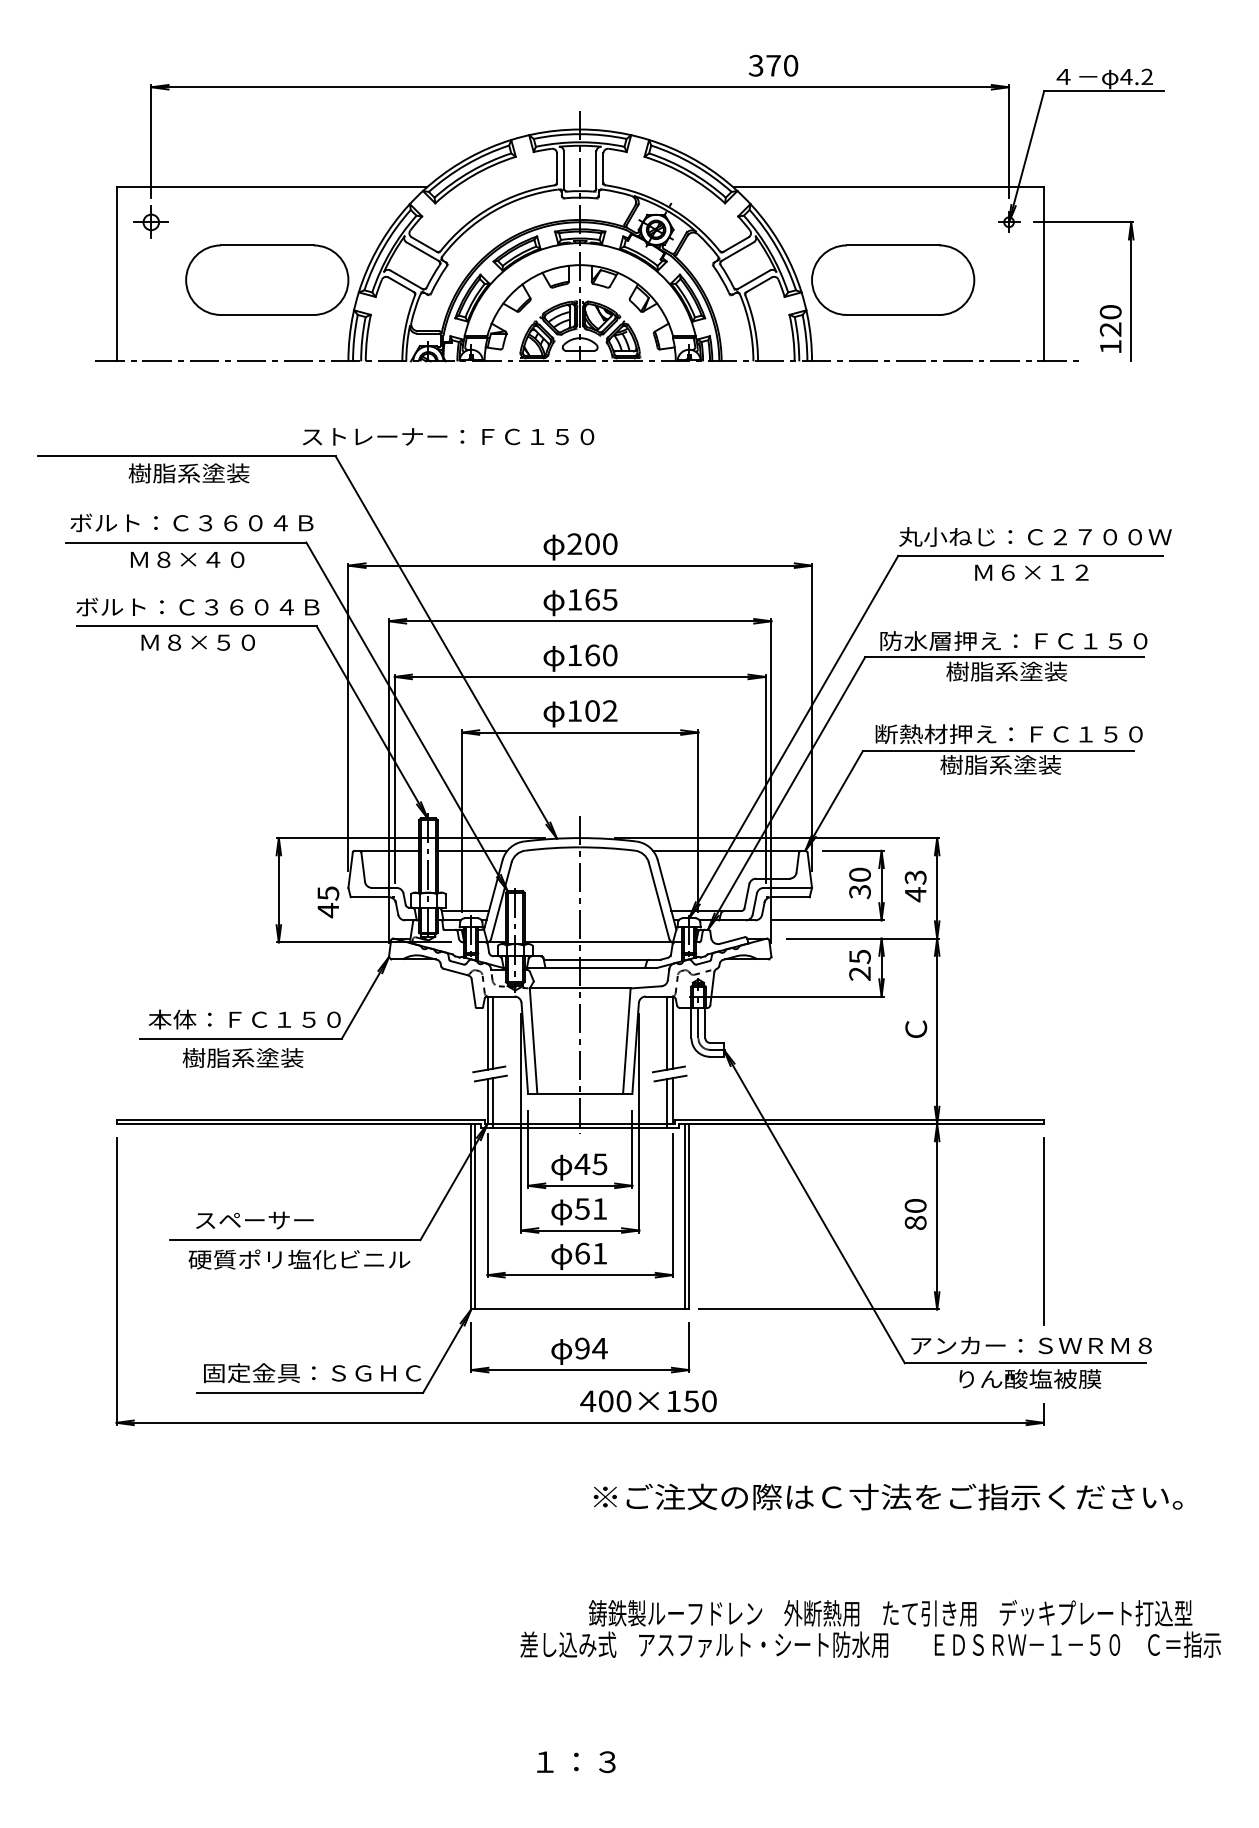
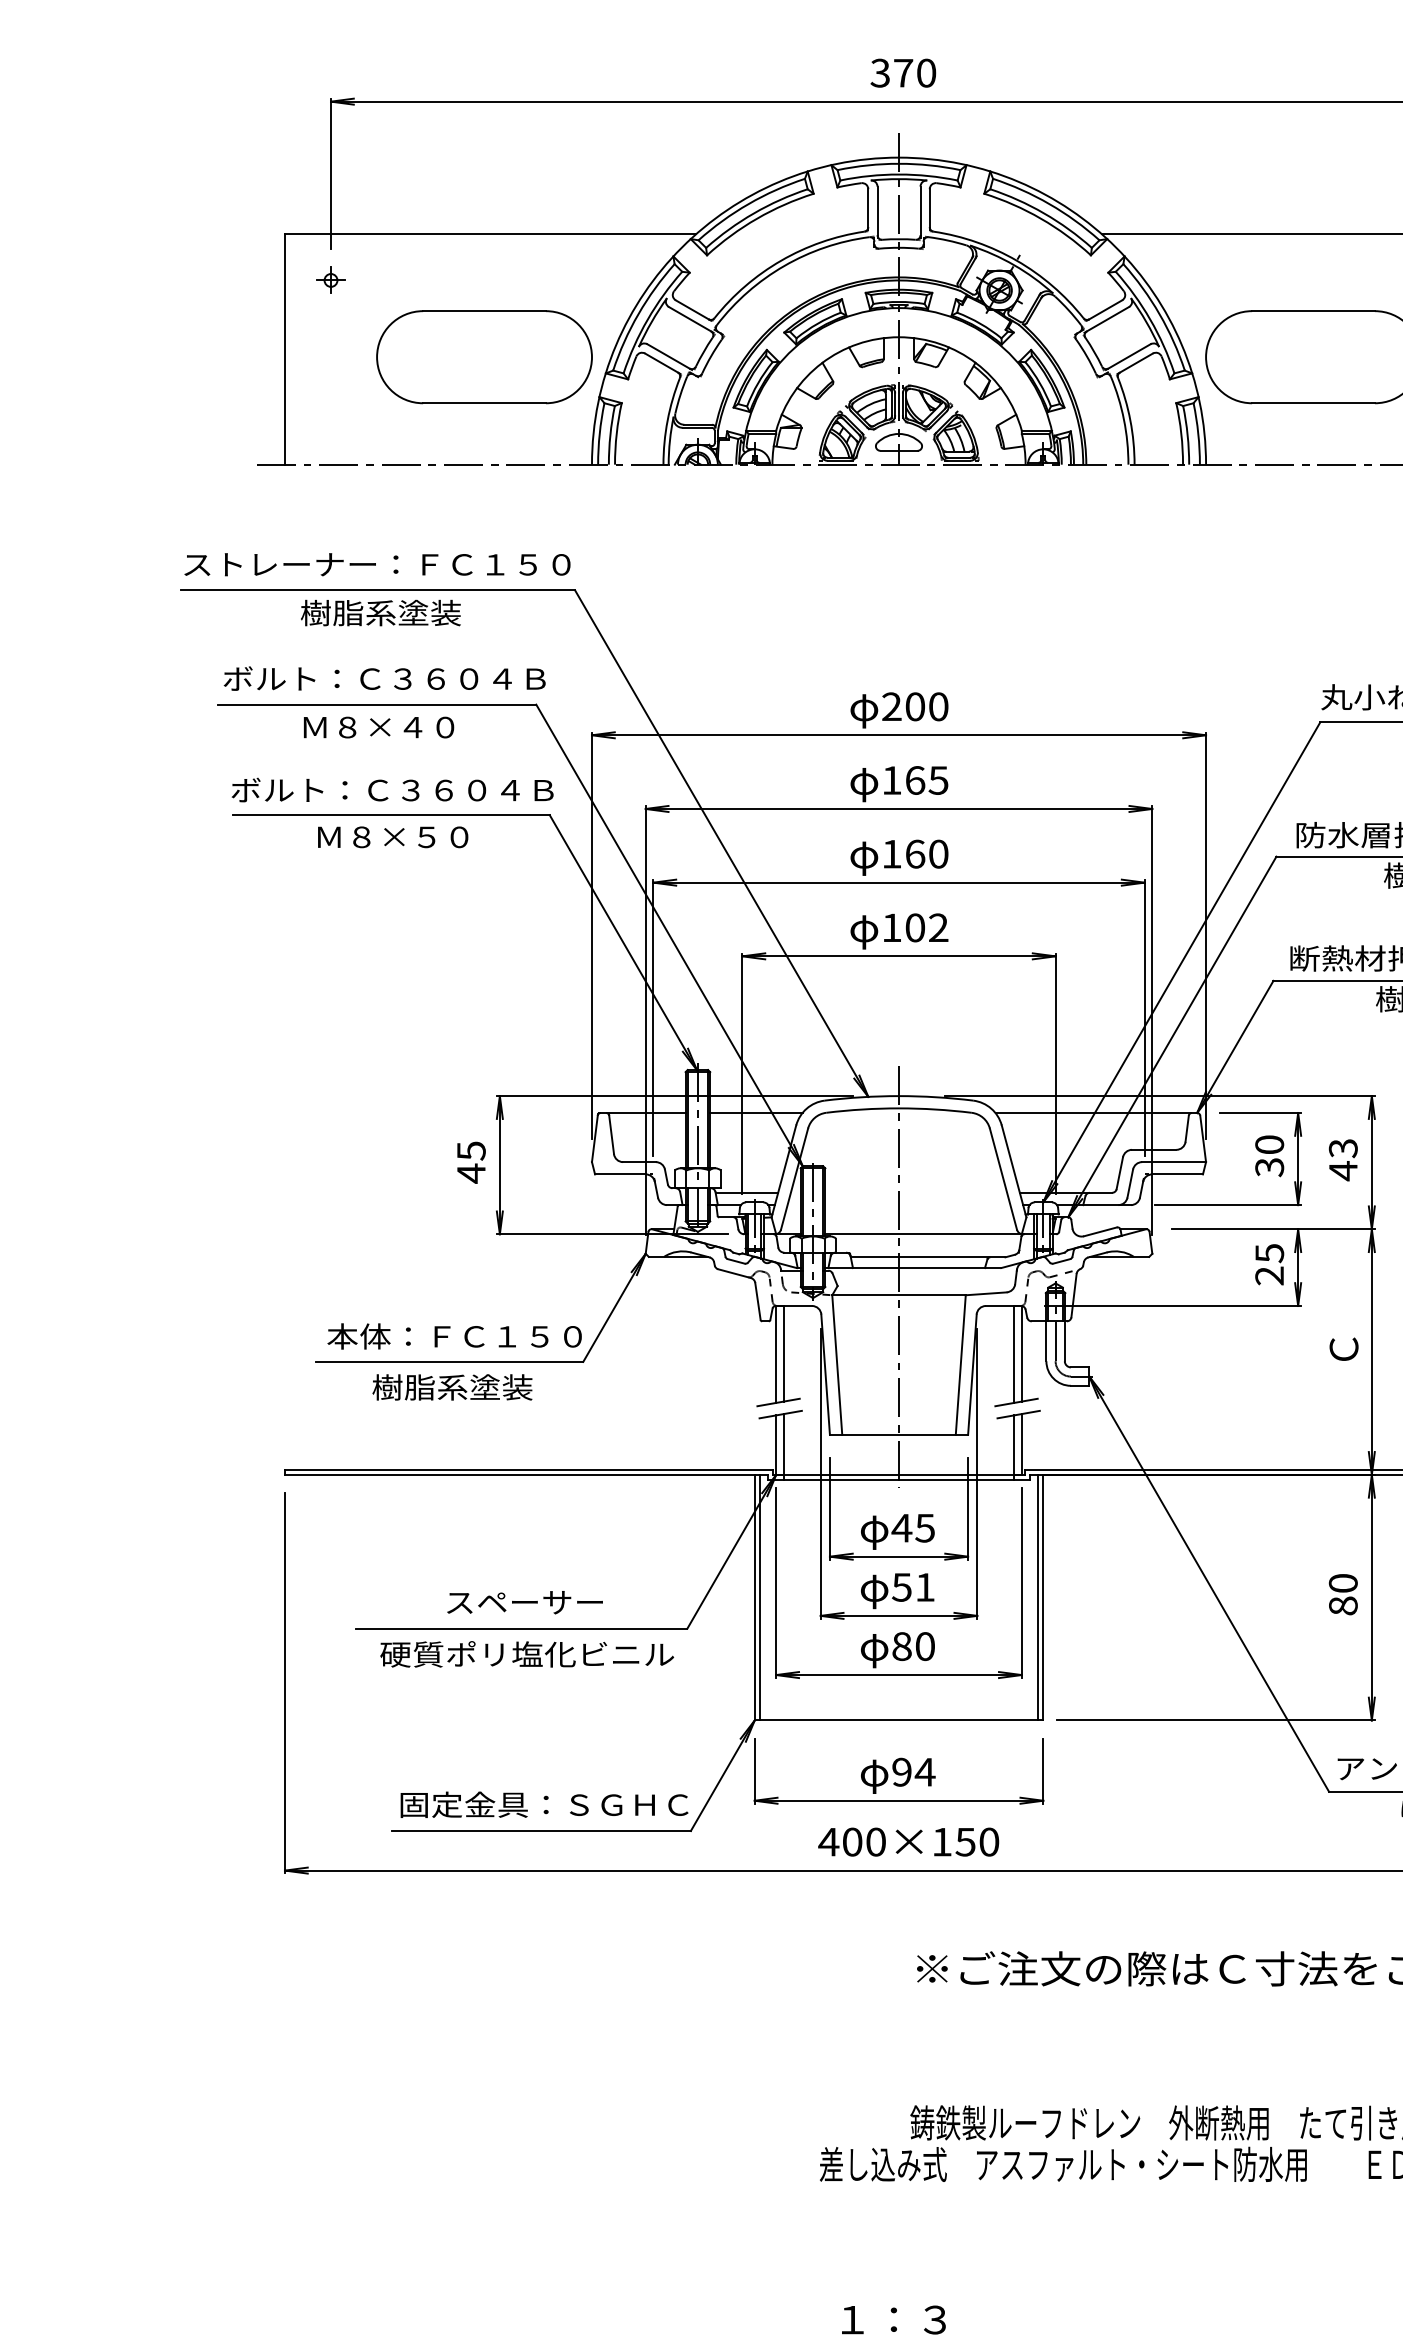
text: (773, 65) -> (903, 72), moved
part: (151, 221) -> (331, 279), size x0.62
text: (448, 436) -> (377, 564), moved
text: (328, 902) -> (471, 1162), moved
text: (254, 1220) -> (524, 1602), moved
text: (591, 1253) -> (913, 1646), 61 -> 80
text: (648, 1401) -> (908, 1842), moved

